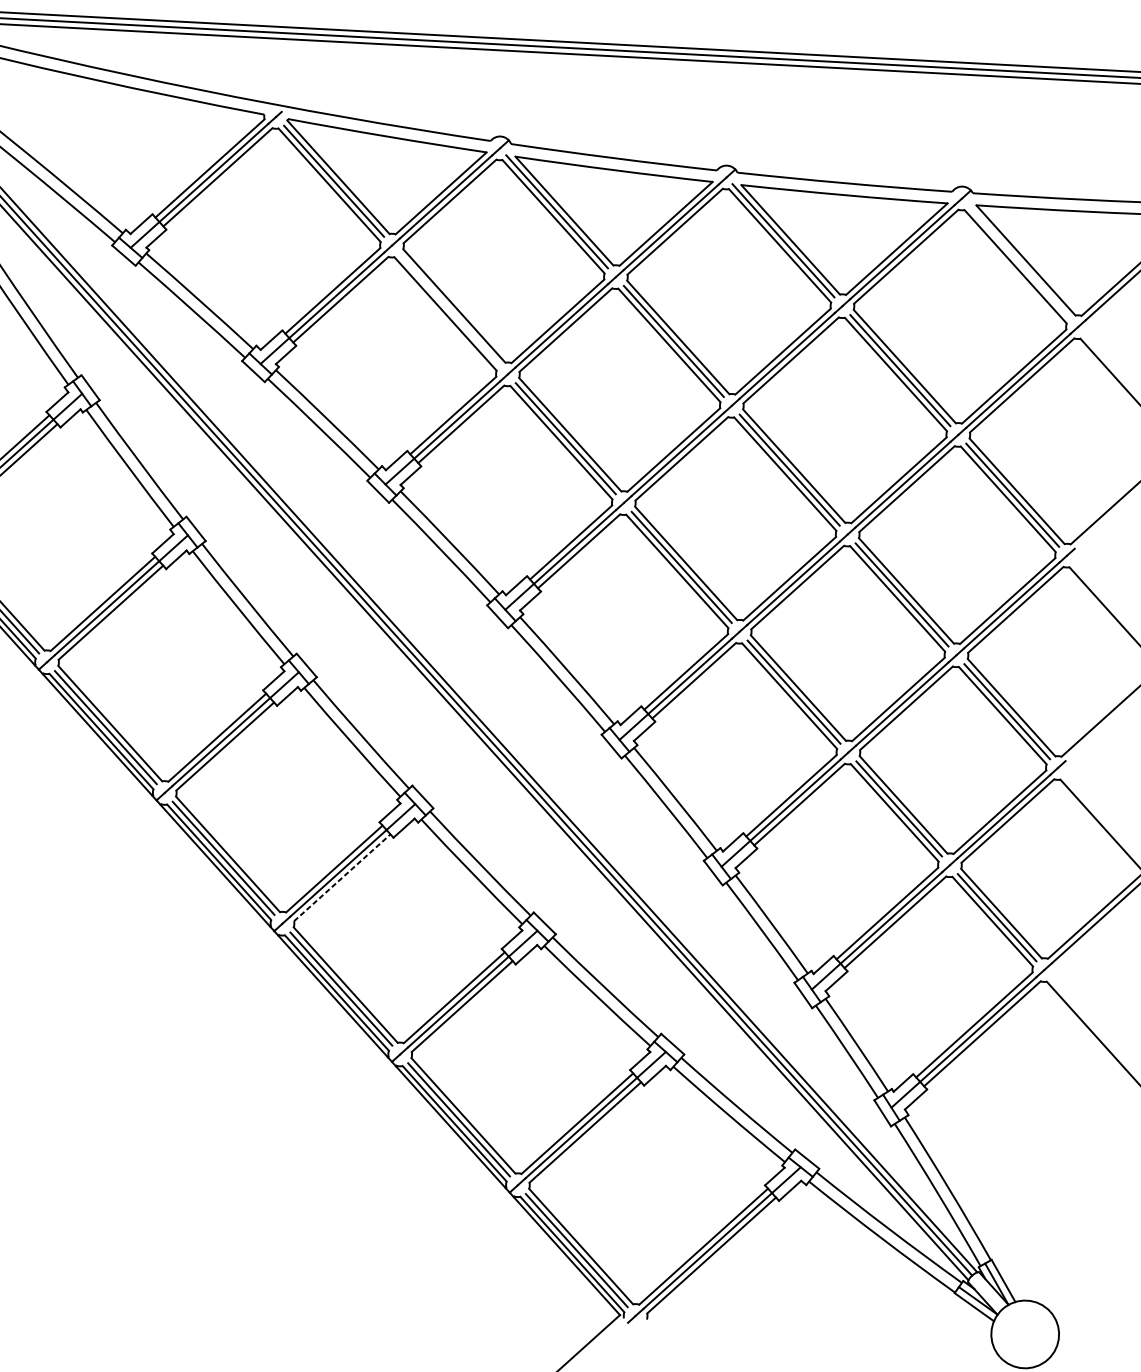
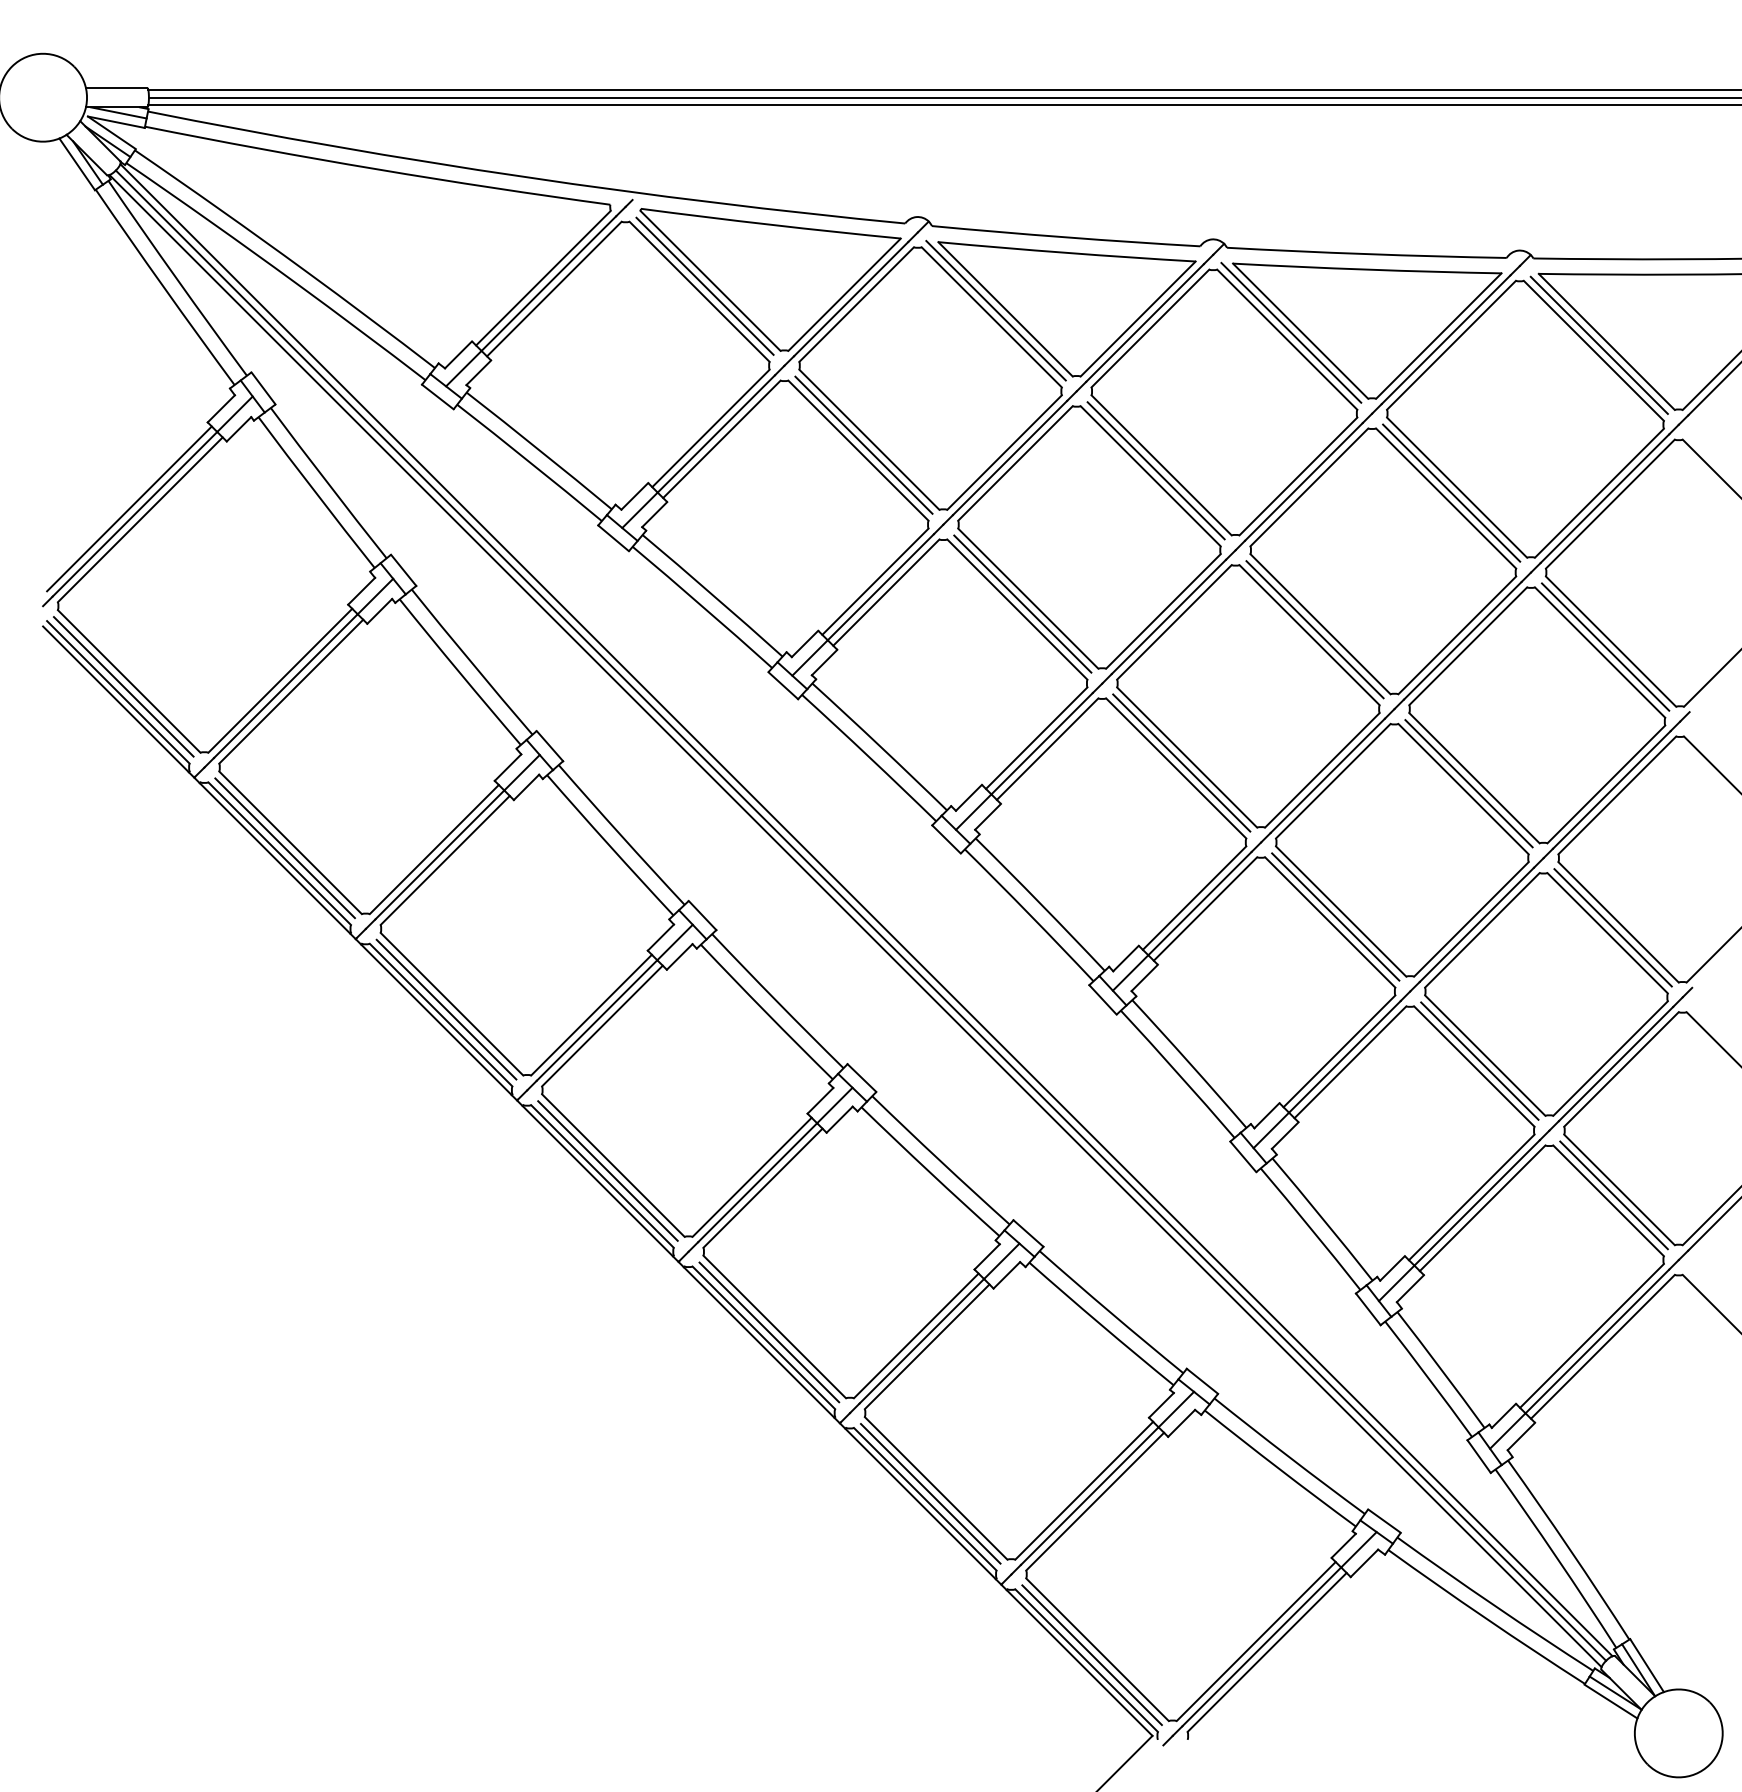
line: (1019, 262) -> (1598, 344), added
line: (449, 309) -> (863, 444), added
line: (342, 877) -> (763, 1187), dashed -> solid

